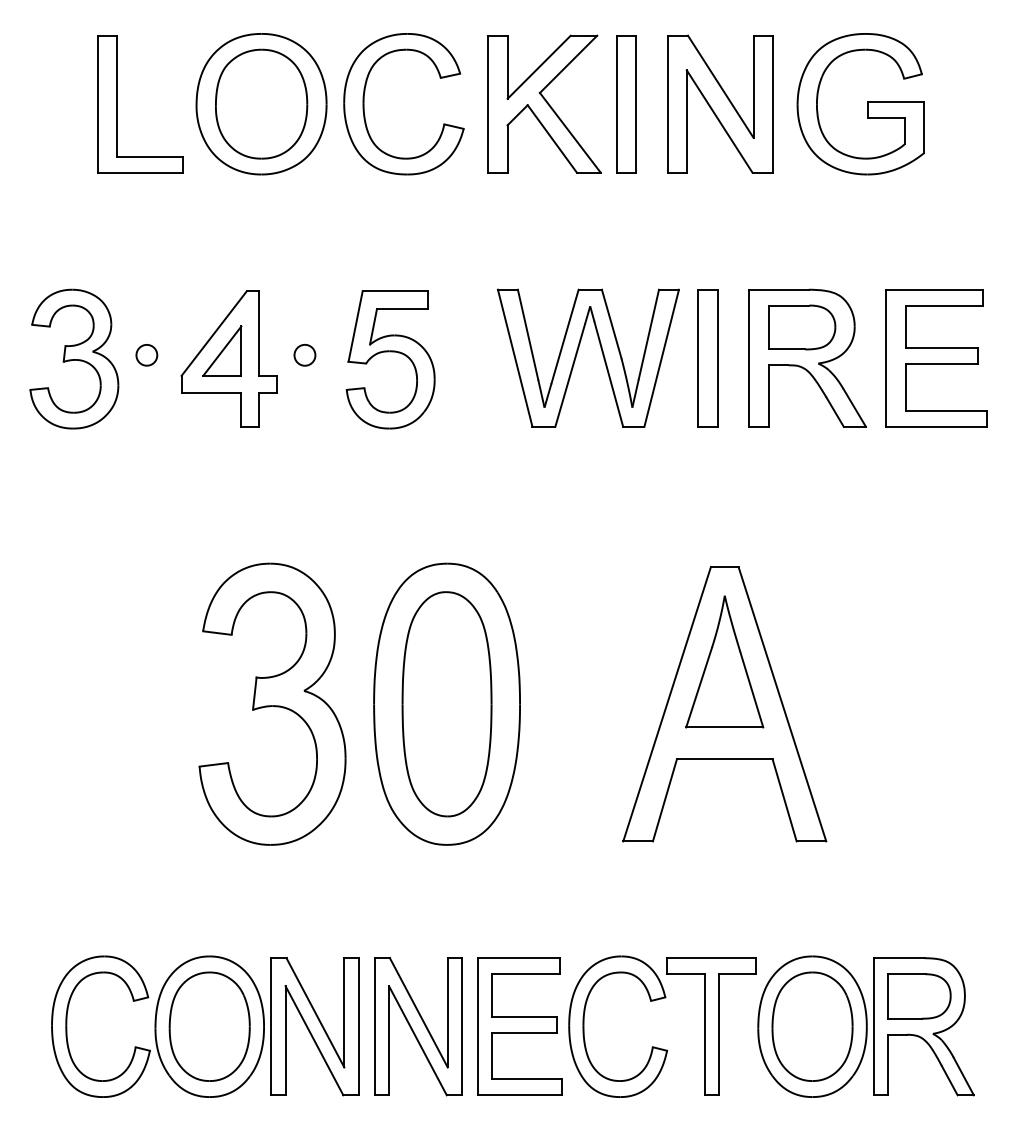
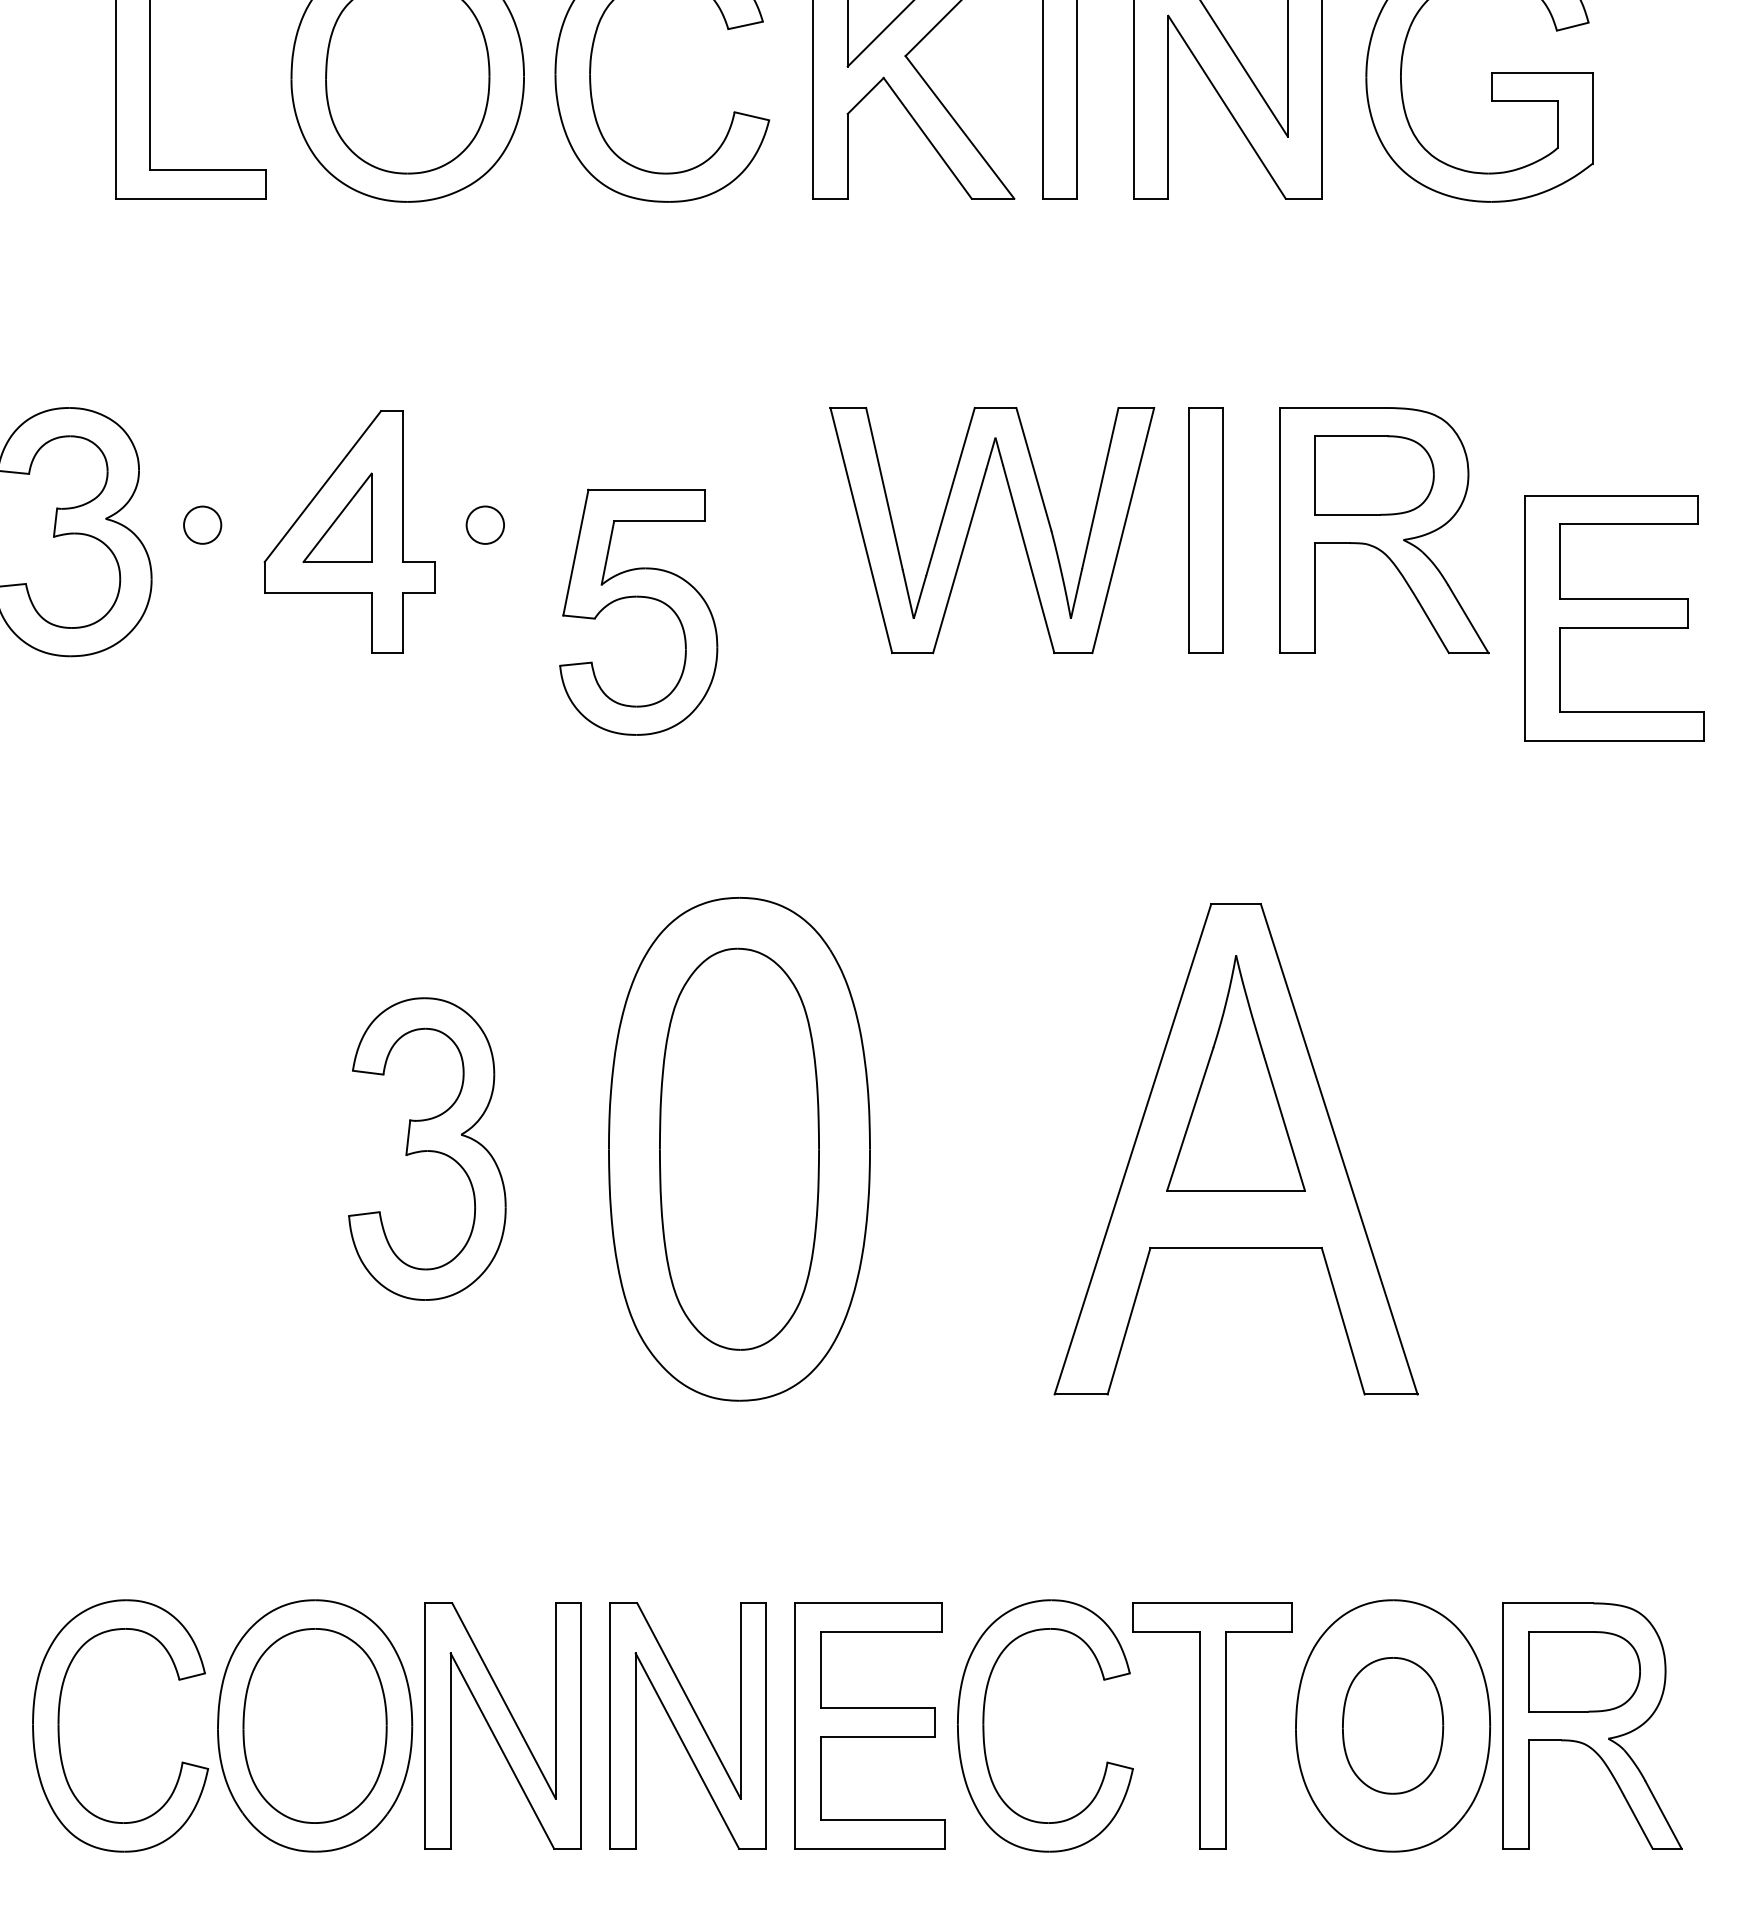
part: (390, 352) -> (638, 598), moved
part: (936, 358) -> (1614, 618), moved
part: (272, 703) -> (427, 1147), size x0.6
part: (812, 1026) -> (1392, 1725), size x0.7

